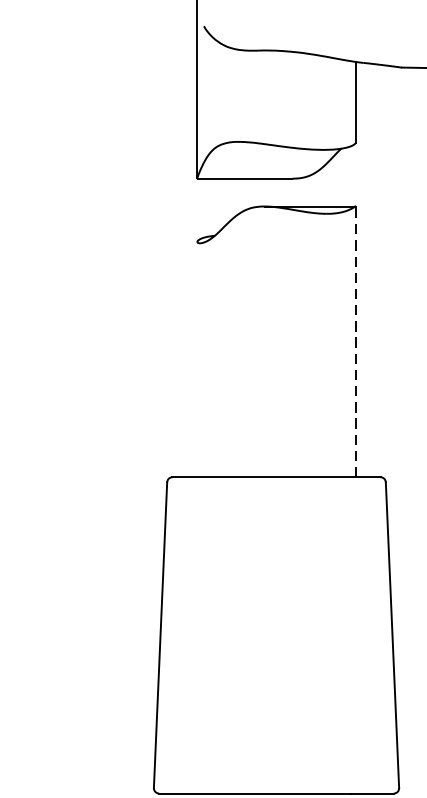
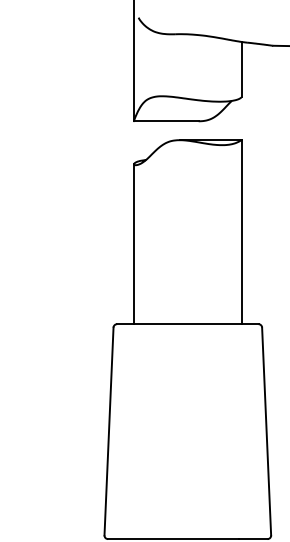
line: (355, 342) -> (241, 232), dashed -> solid
line: (198, 360) -> (134, 244), added

